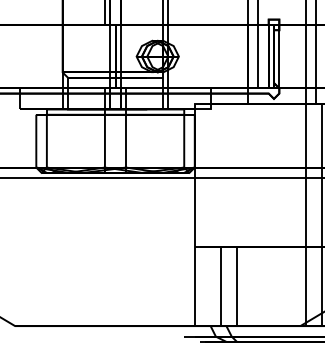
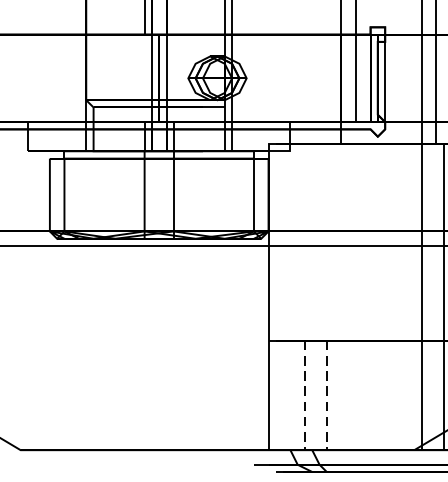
line: (221, 286) -> (305, 395), solid -> dashed
line: (237, 286) -> (327, 395), solid -> dashed

